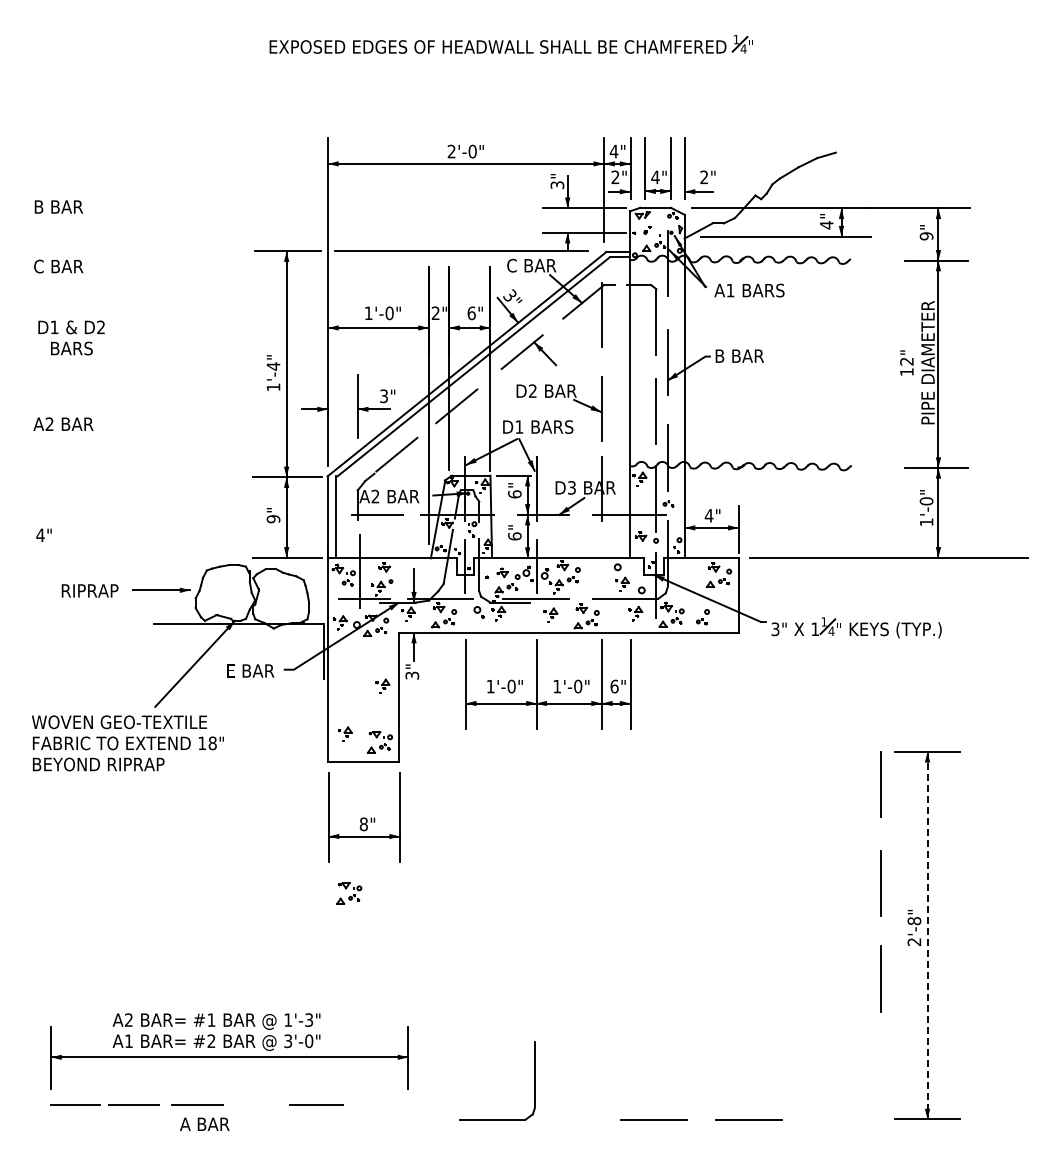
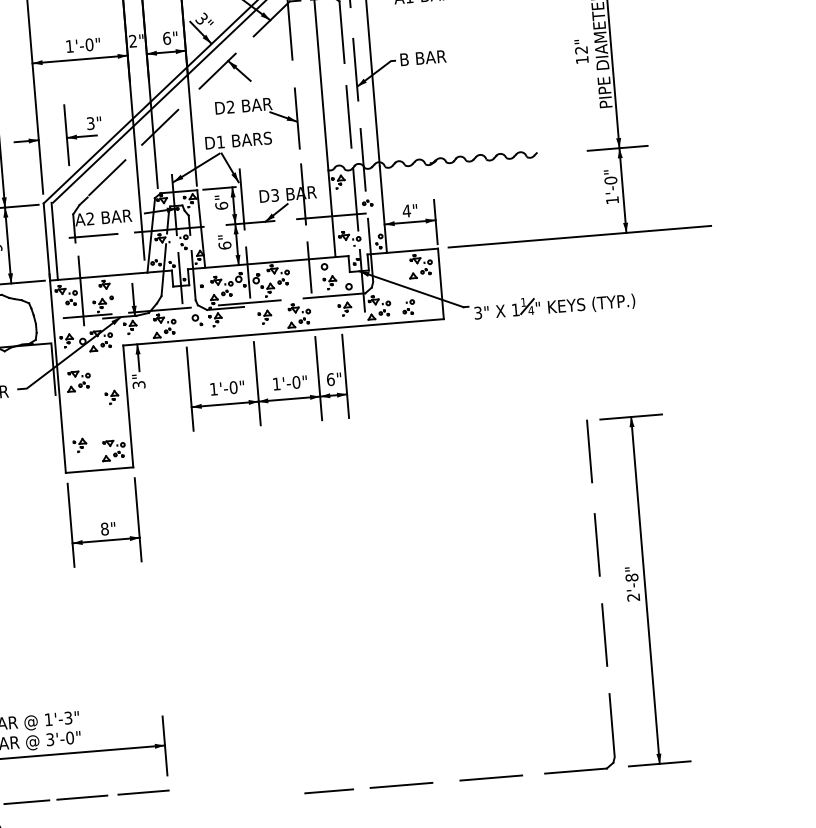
line: (601, 566) -> (309, 267), added
part: (349, 893) -> (79, 381), moved
line: (927, 935) -> (645, 590), dashed -> solid
part: (534, 1080) -> (612, 730), moved
line: (257, 1105) -> (26, 802), added
line: (381, 1105) -> (143, 793), added
line: (576, 1119) -> (328, 791), added

